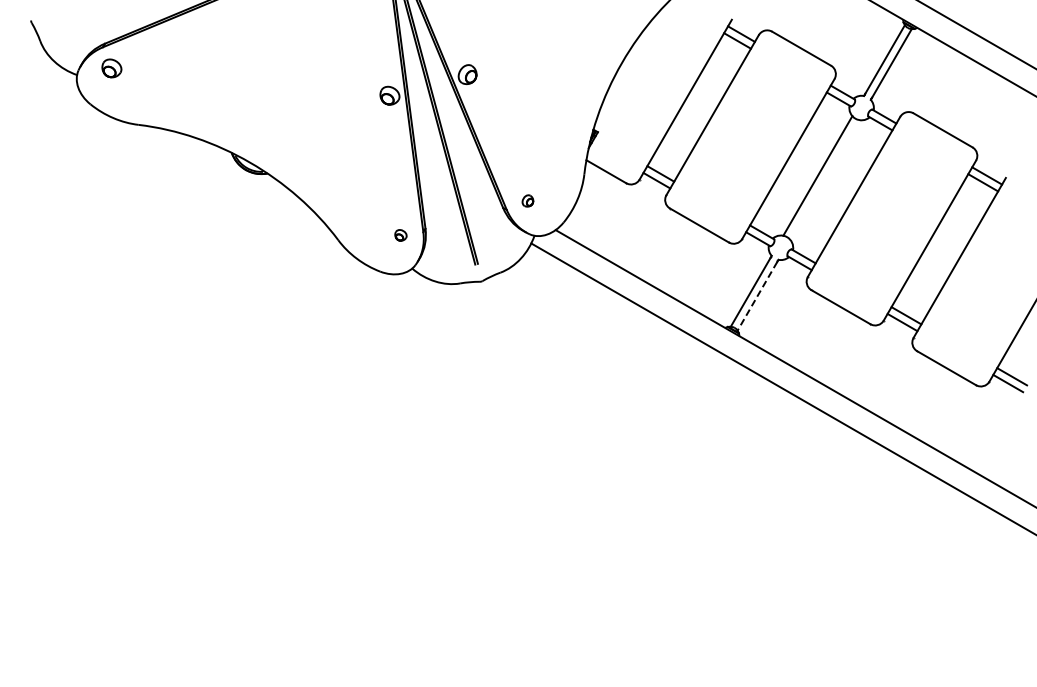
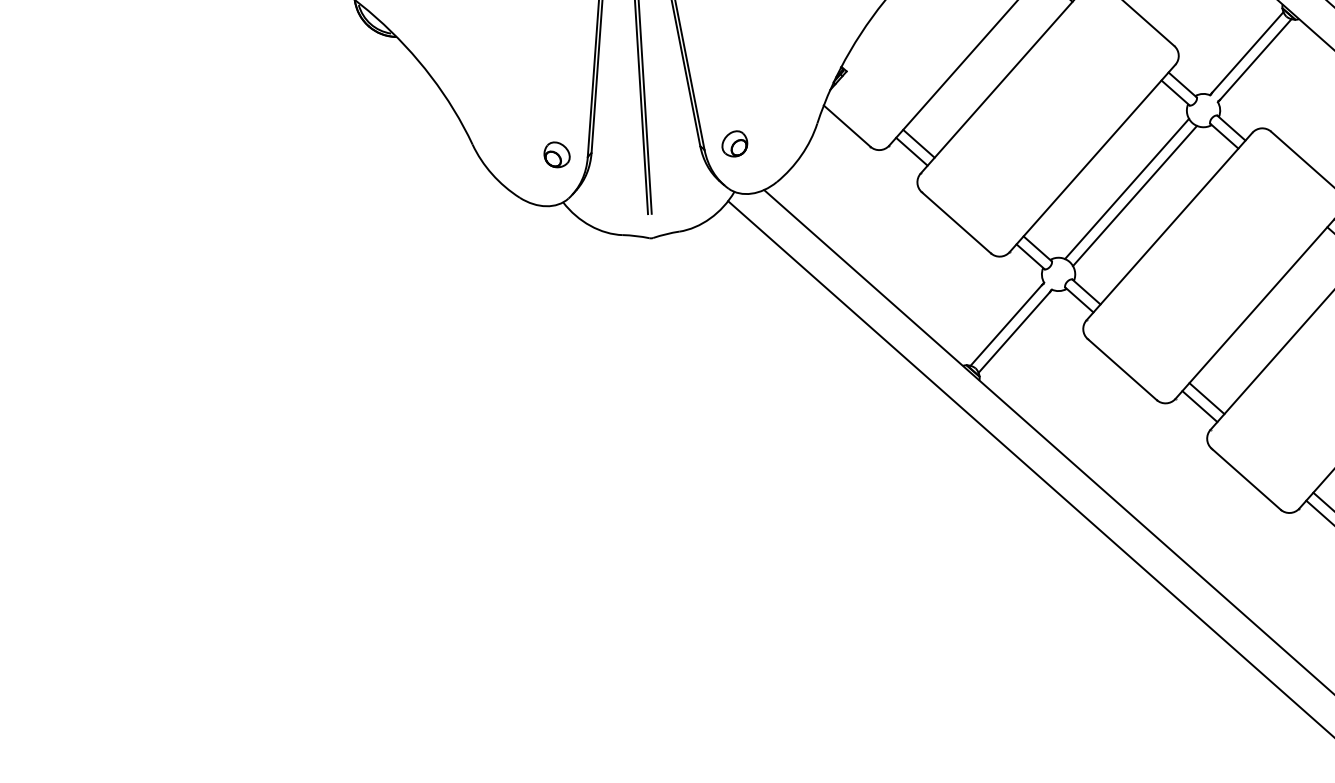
line: (824, 179) -> (1134, 195), added
part: (527, 200) -> (734, 143), size x1.67
part: (400, 235) -> (556, 155), size x1.67
line: (757, 296) -> (1014, 332), dashed -> solid

